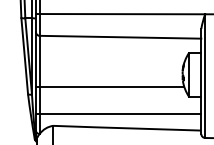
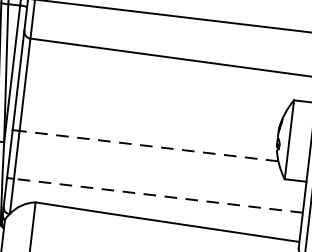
line: (111, 87) -> (147, 146), solid -> dashed
line: (120, 114) -> (158, 196), solid -> dashed

